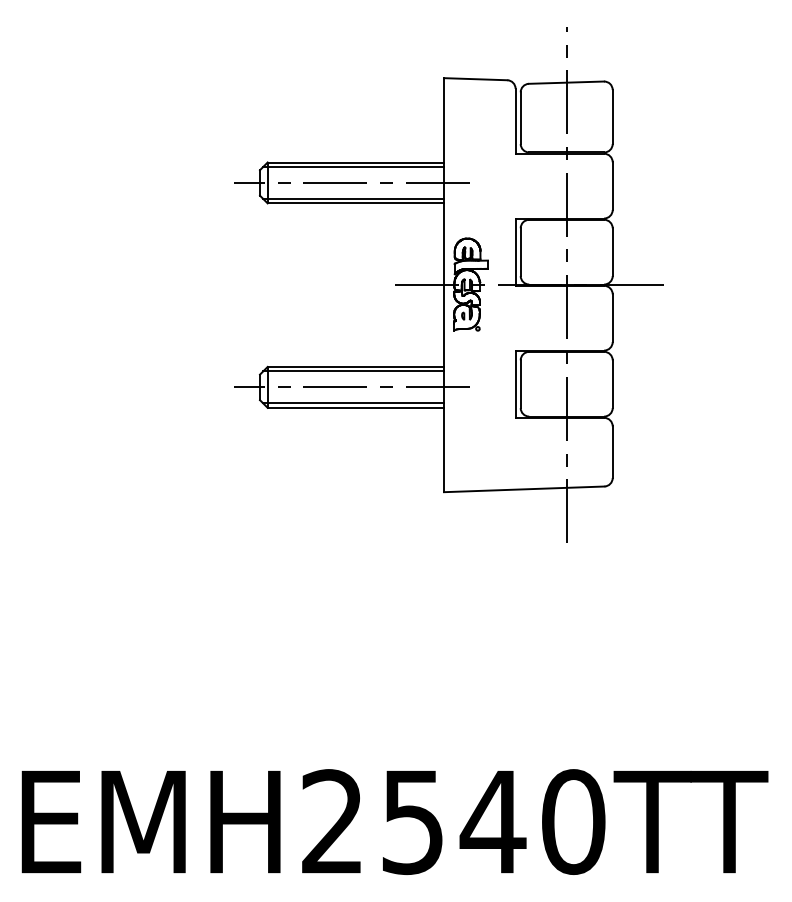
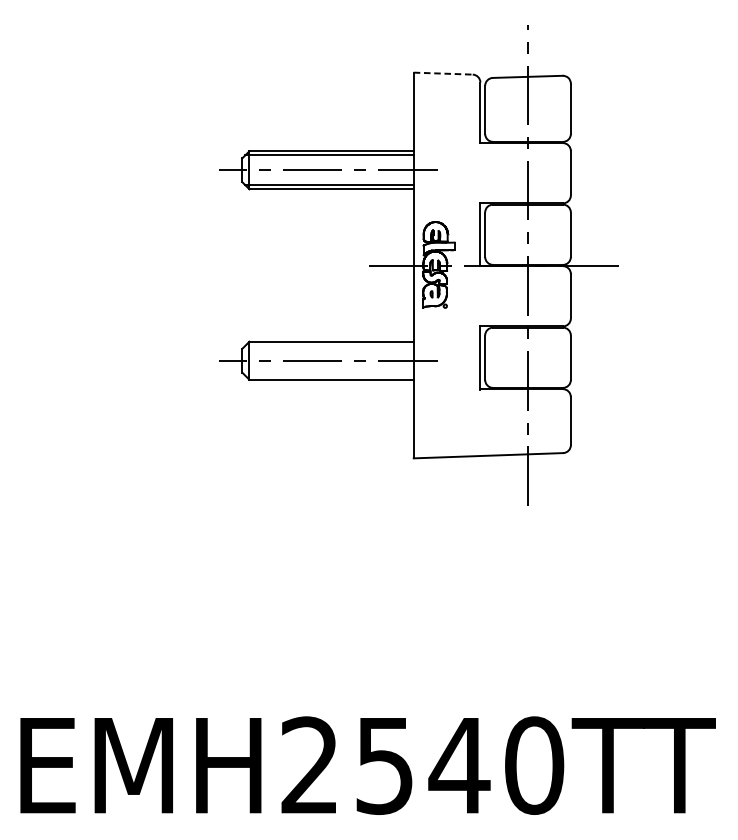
line: (475, 79) -> (443, 73), solid -> dashed
line: (353, 371) -> (329, 345), removed
line: (353, 403) -> (329, 375), removed

